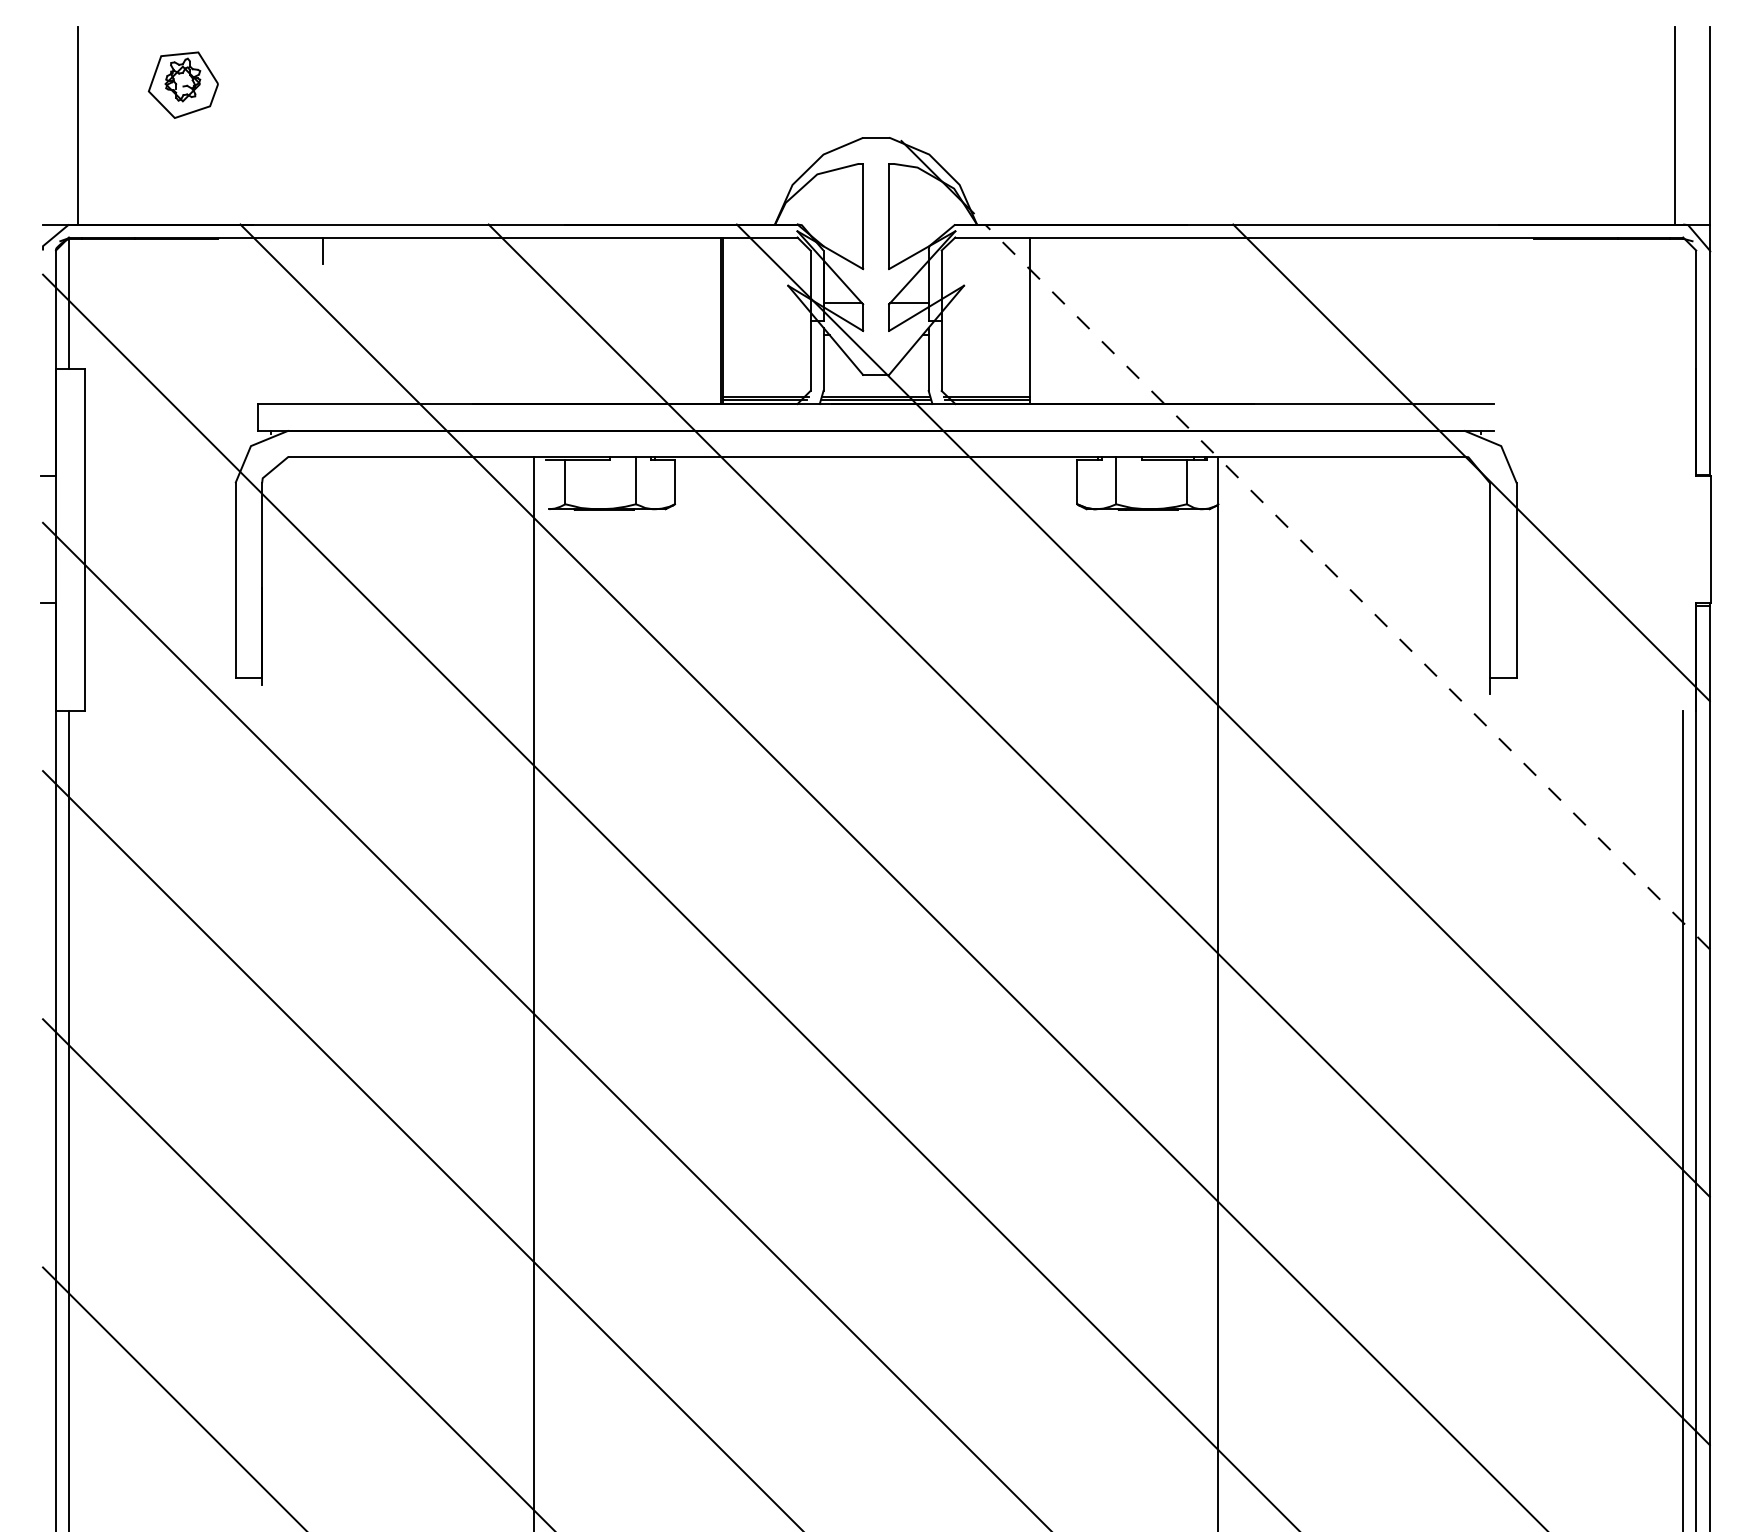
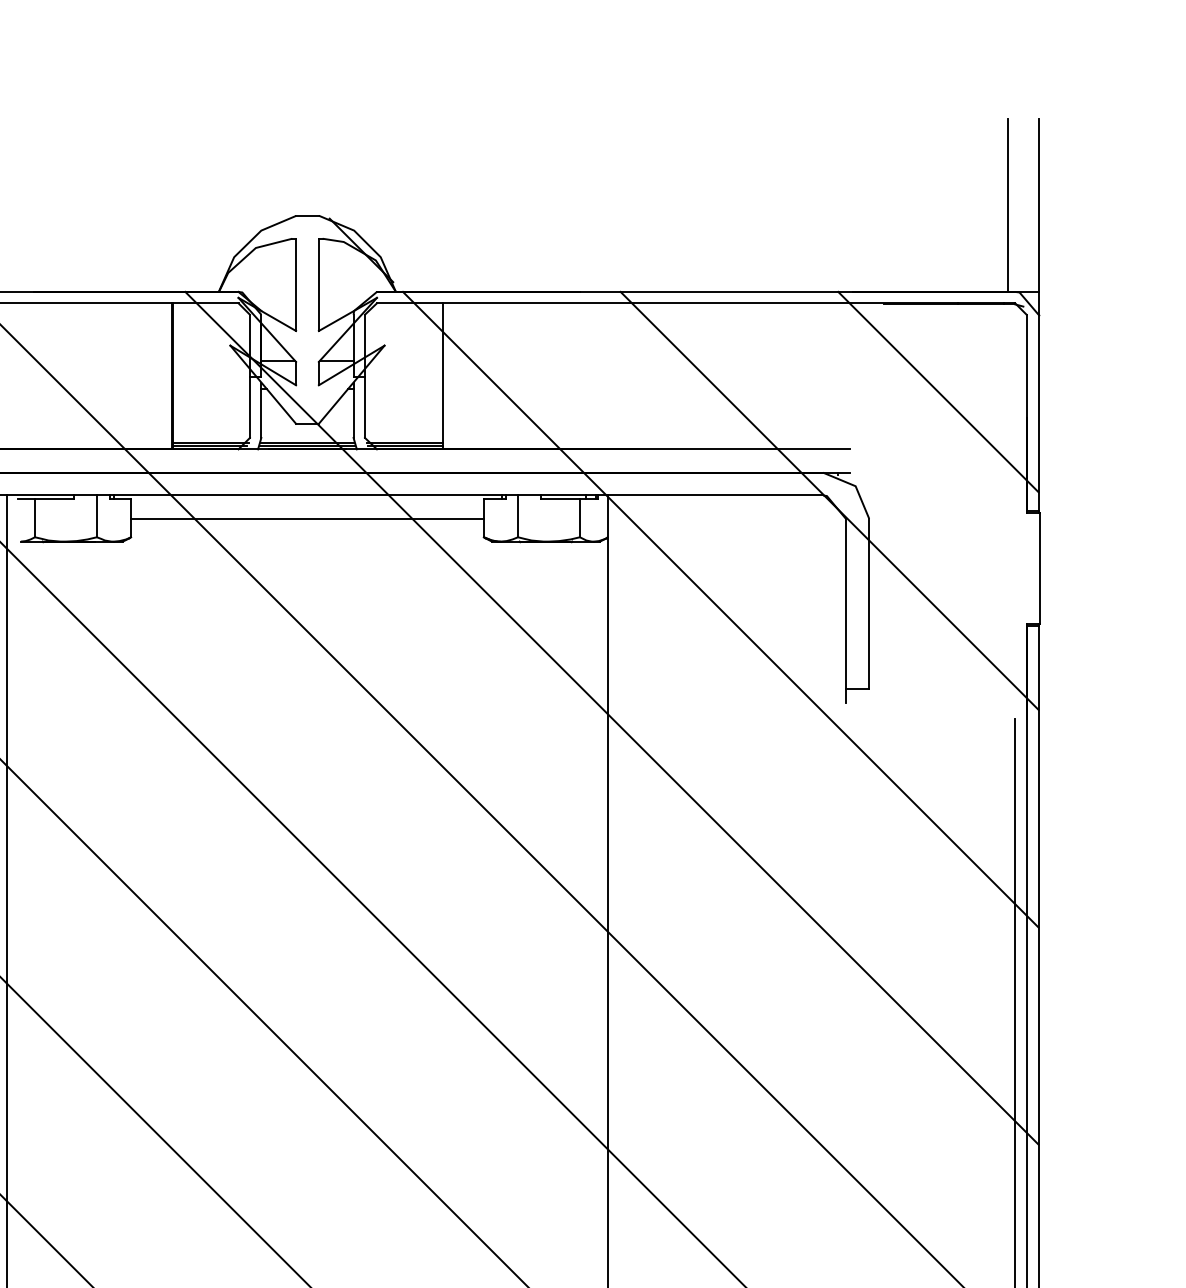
line: (1595, 338) -> (938, 391), added
line: (875, 483) -> (306, 519), added
line: (1347, 586) -> (720, 609), dashed -> solid

